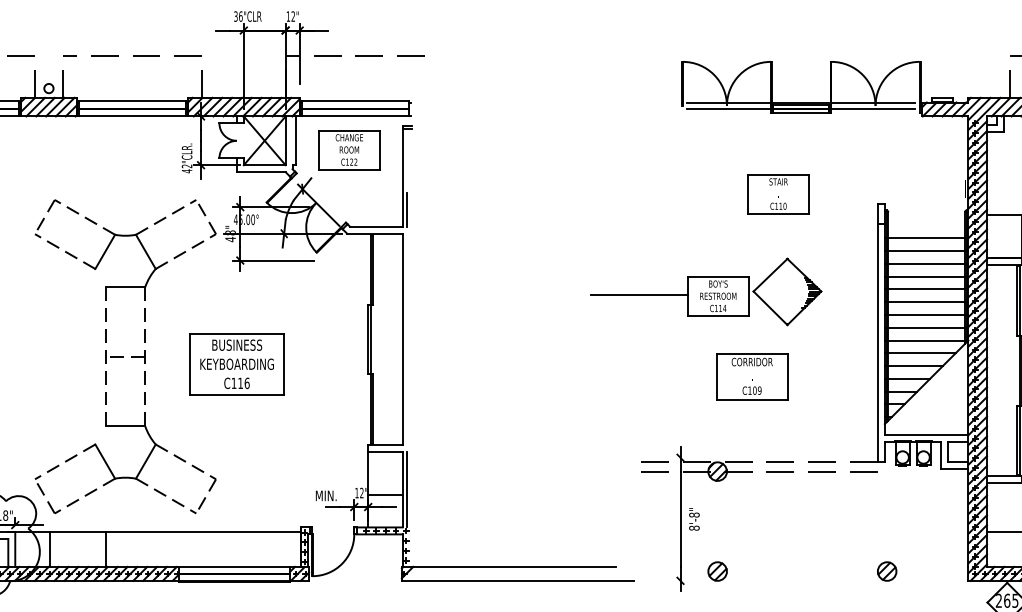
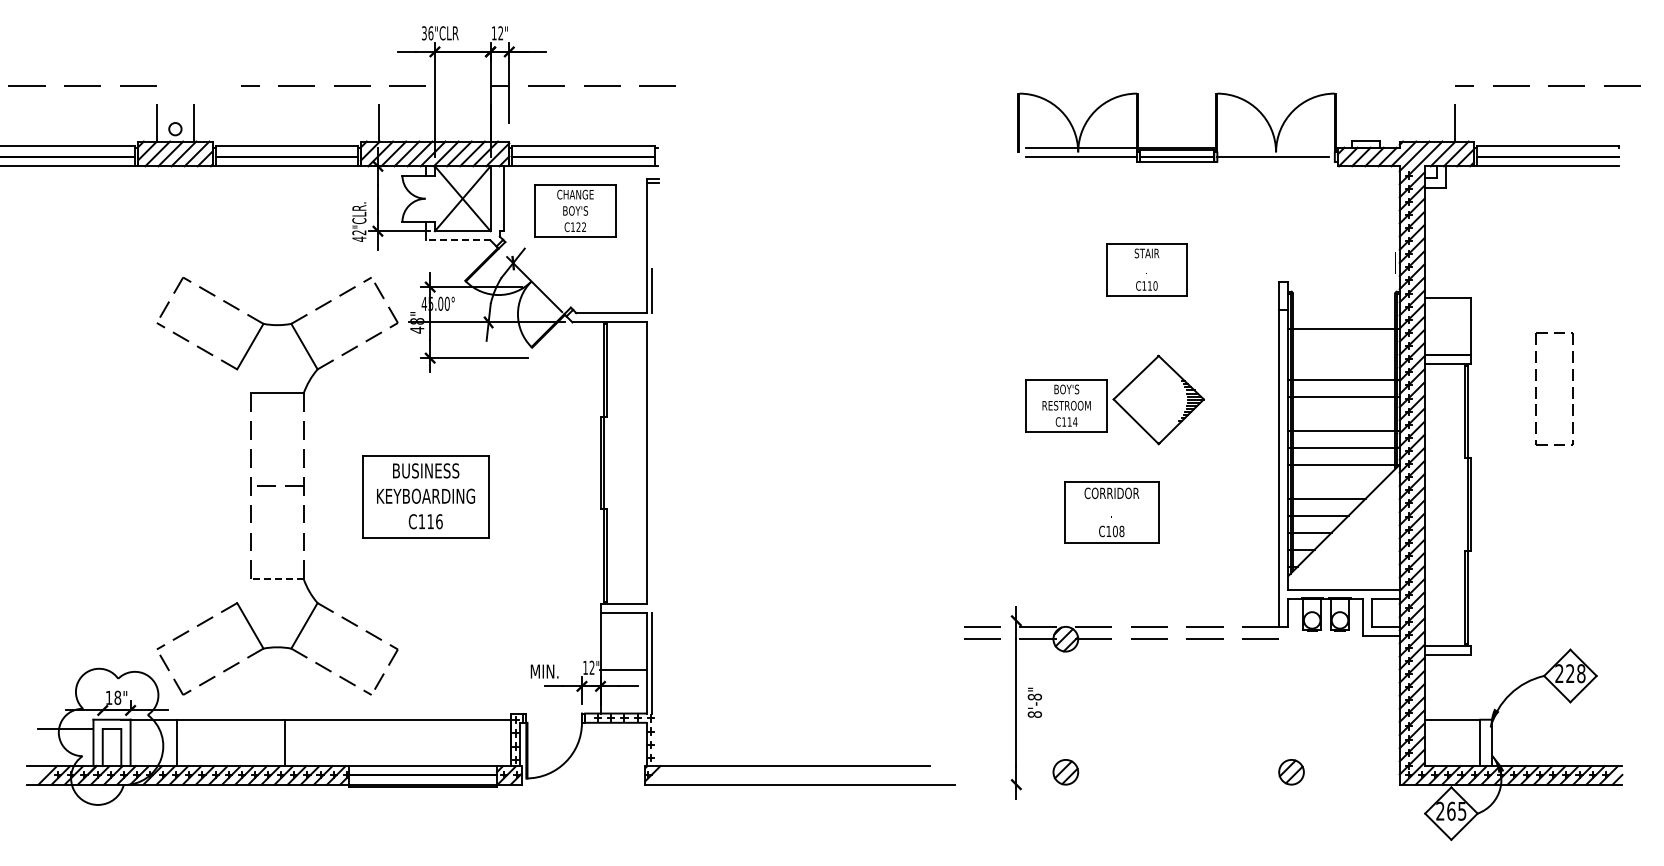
line: (133, 55) -> (334, 85), moved
line: (872, 102) -> (1272, 147), removed
text: (349, 149) -> (575, 210), ROOM -> BOY'S
line: (260, 172) -> (457, 240), solid -> dashed
line: (926, 251) -> (1343, 345), removed
line: (926, 263) -> (1343, 362), removed
line: (639, 294) -> (961, 403), removed
line: (926, 302) -> (1343, 413), removed
line: (920, 353) -> (1335, 481), removed
text: (759, 390) -> (1121, 531), C109 -> C108
line: (124, 426) -> (276, 579), solid -> dashed
line: (106, 549) -> (285, 742), moved

